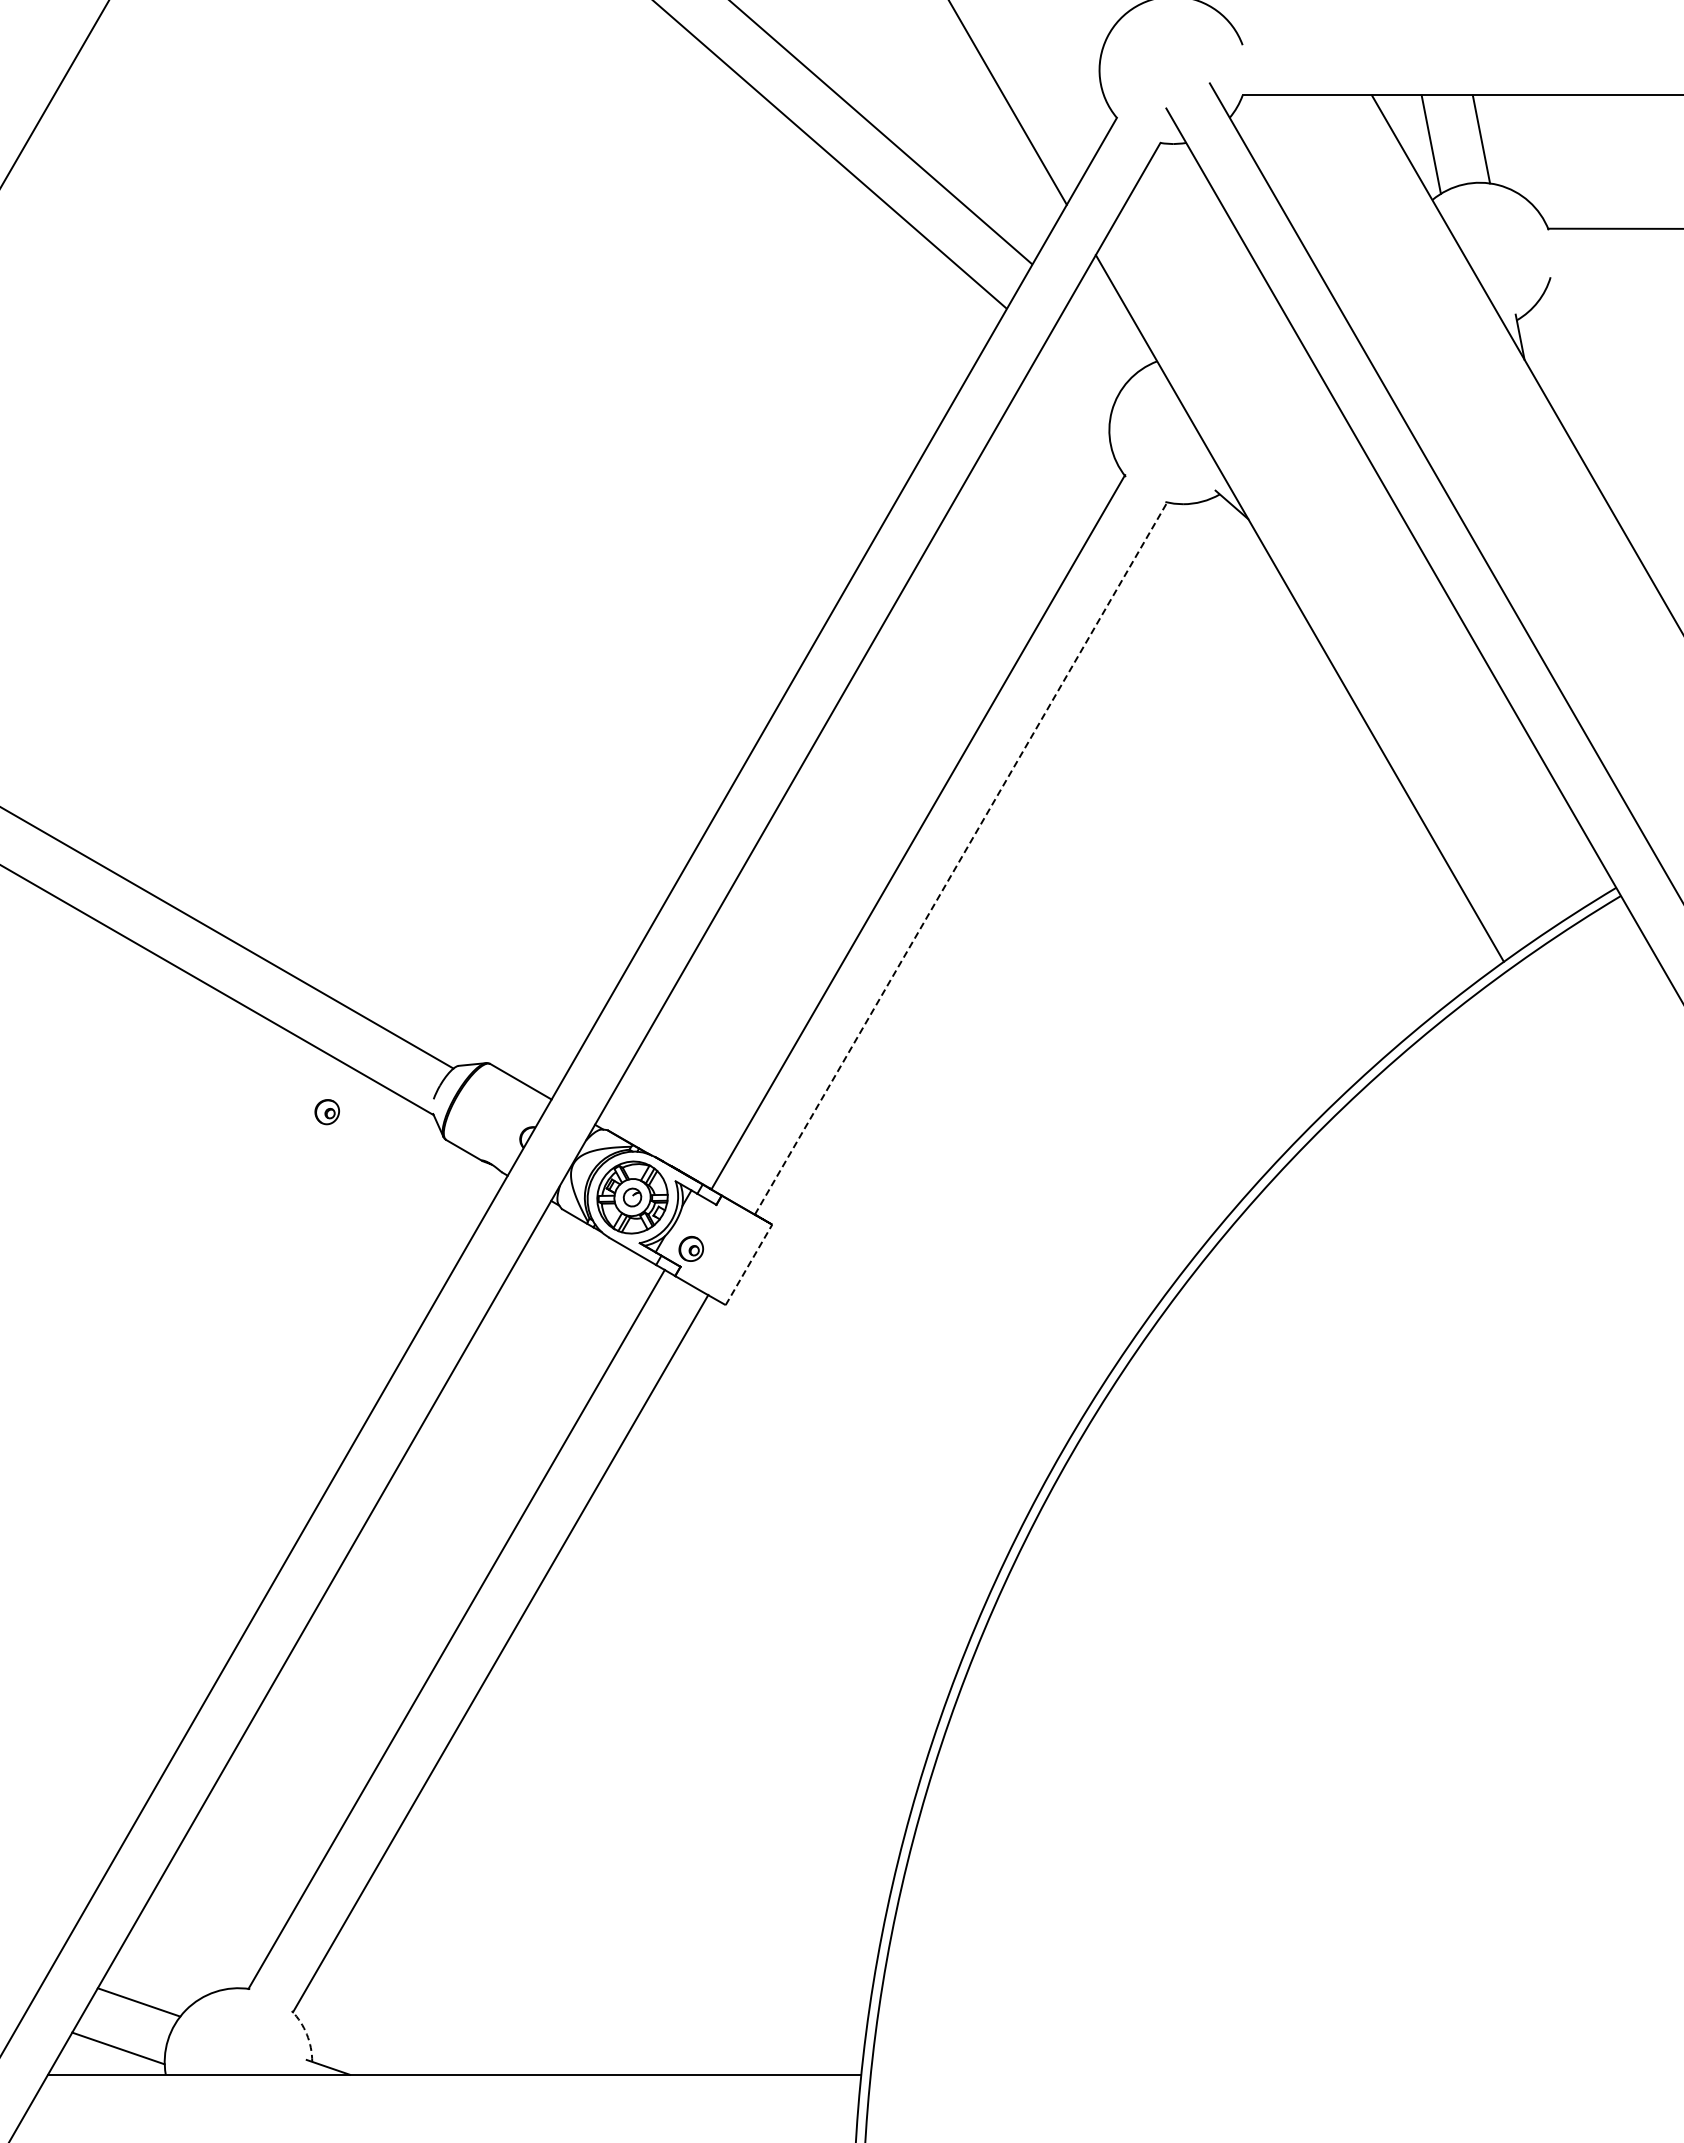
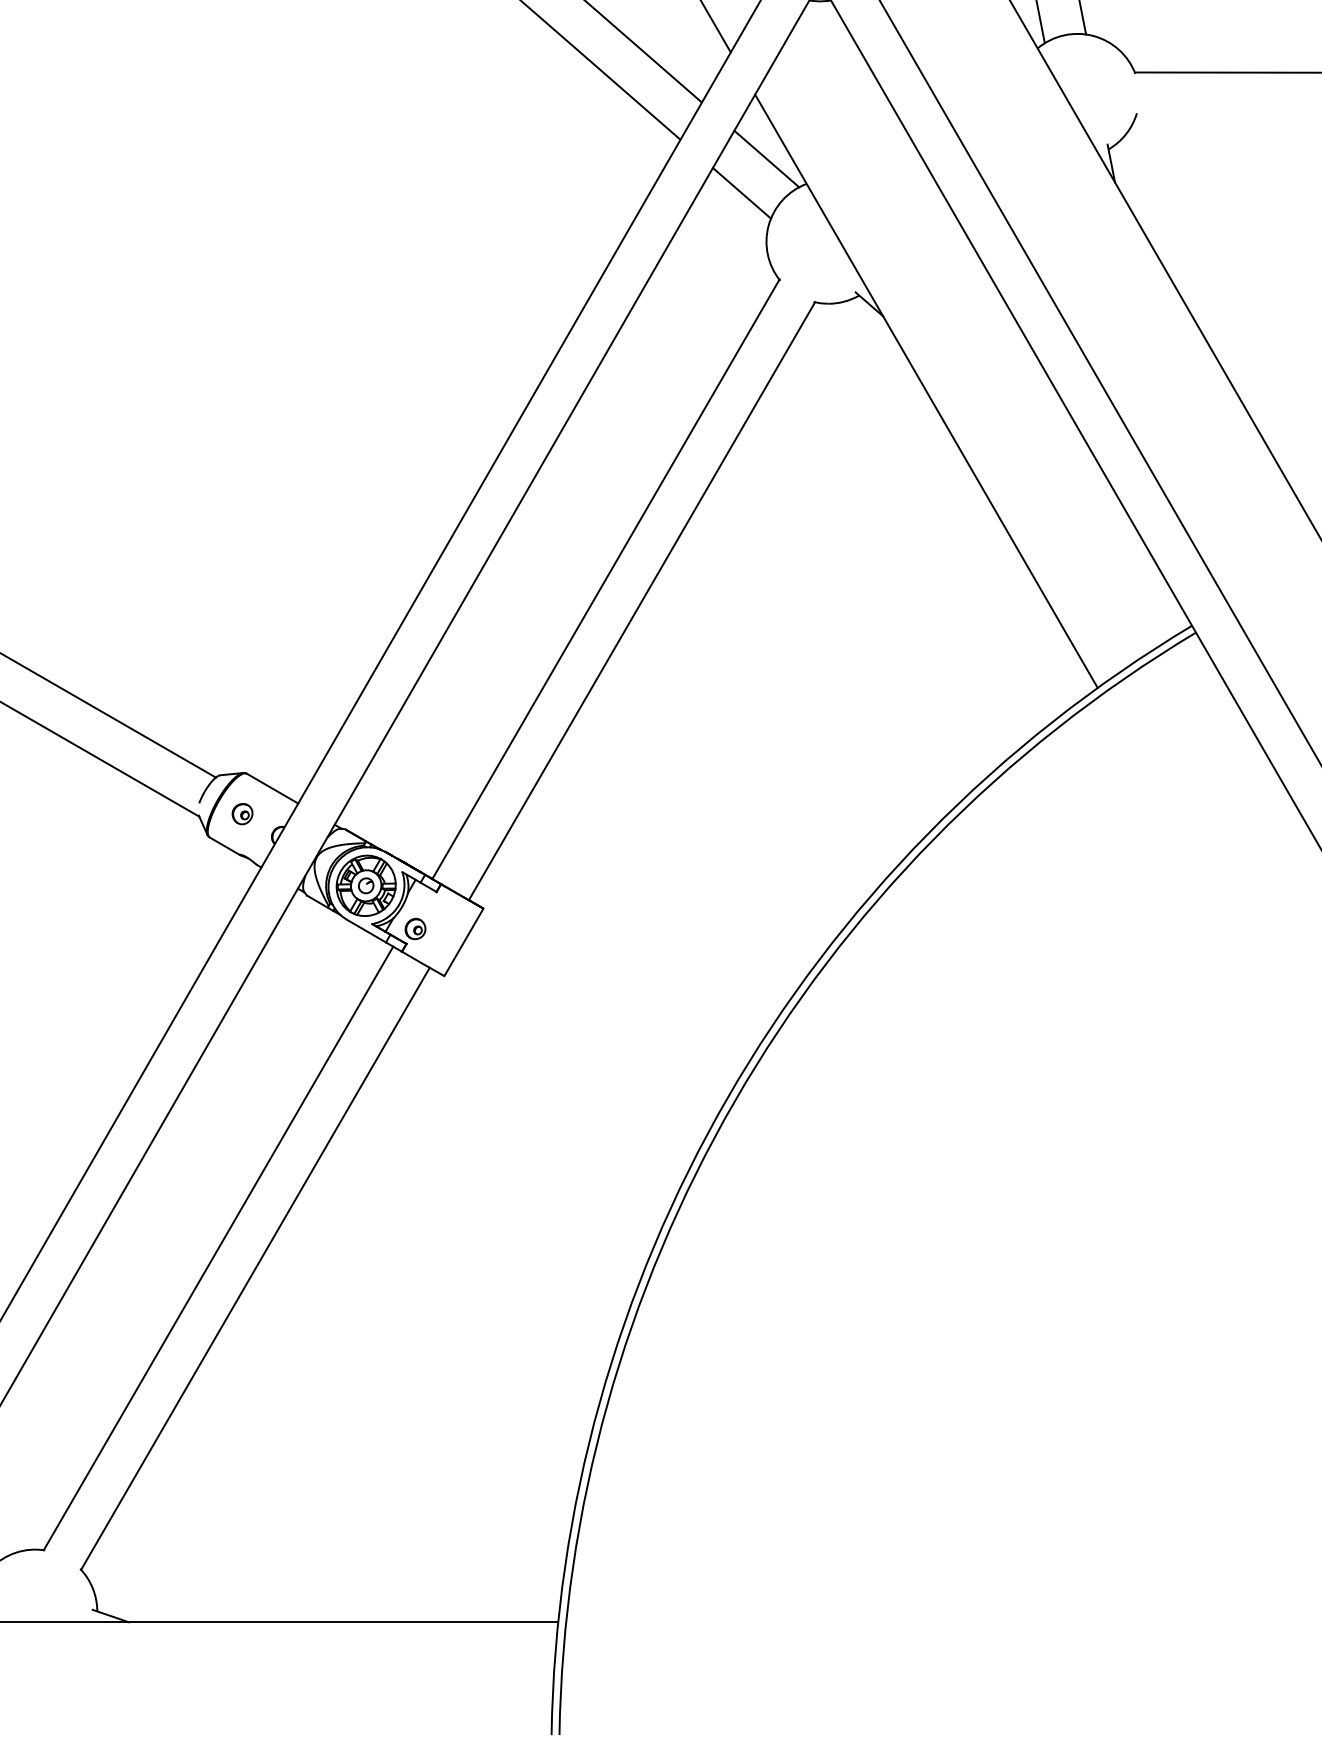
line: (1109, 331) -> (766, 158), added
line: (1079, 372) -> (741, 193), added
line: (961, 858) -> (642, 601), dashed -> solid
part: (326, 1112) -> (241, 814), moved
line: (749, 1264) -> (464, 942), dashed -> solid
arc: (306, 2034) -> (92, 1588), dashed -> solid

